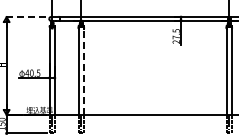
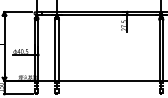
line: (26, 17) -> (18, 12), dashed -> solid
line: (83, 70) -> (58, 49), dashed -> solid

